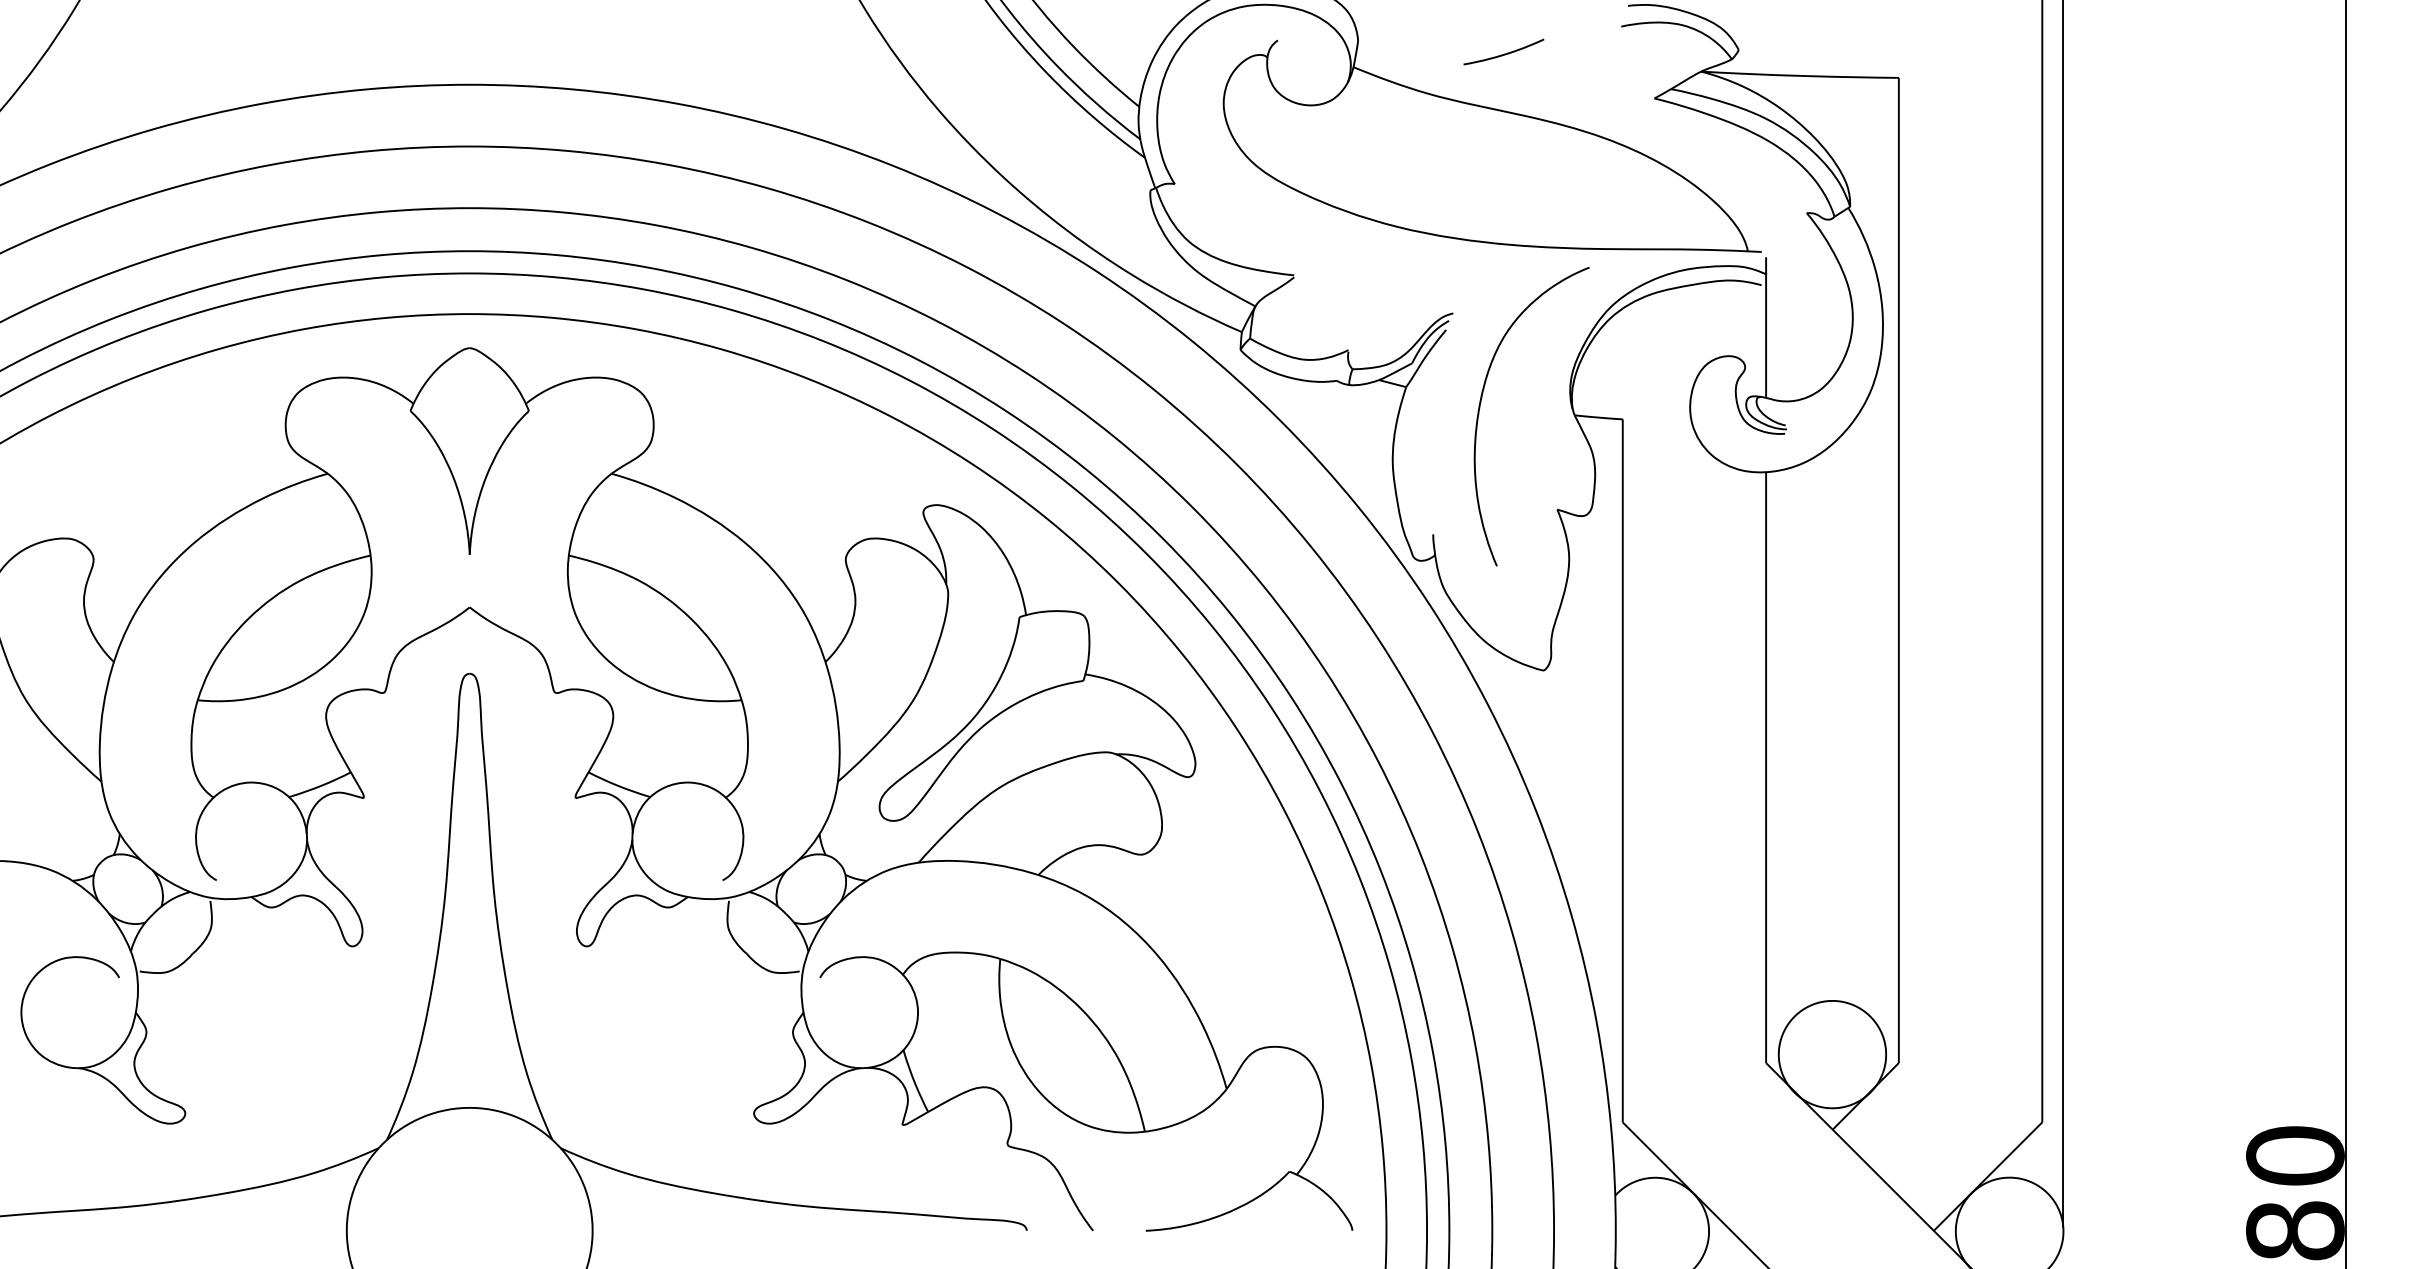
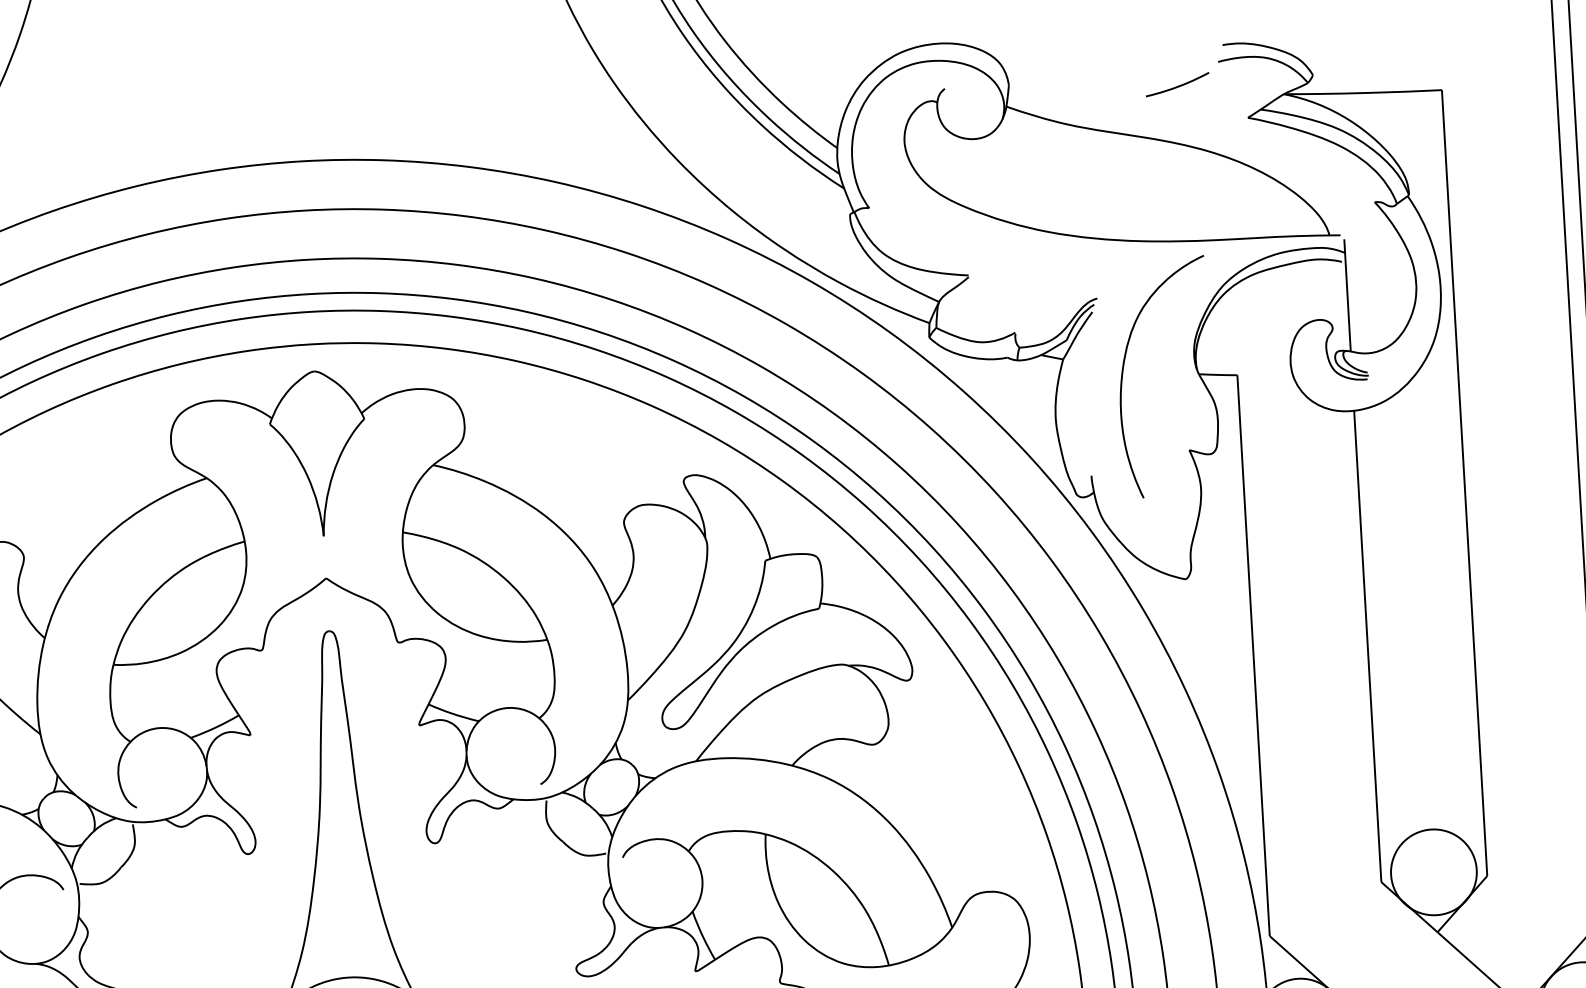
curve: (1504, 53) -> (1178, 85), moved

